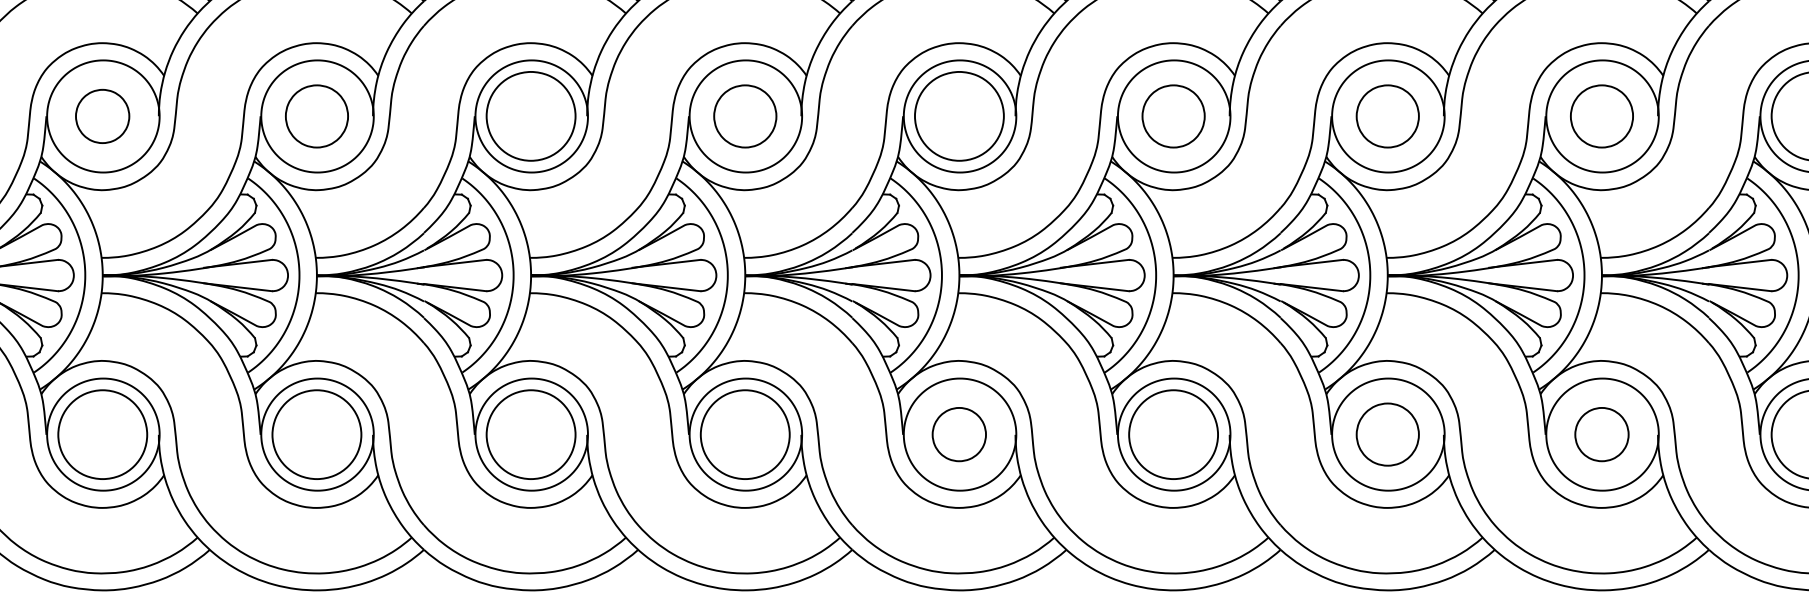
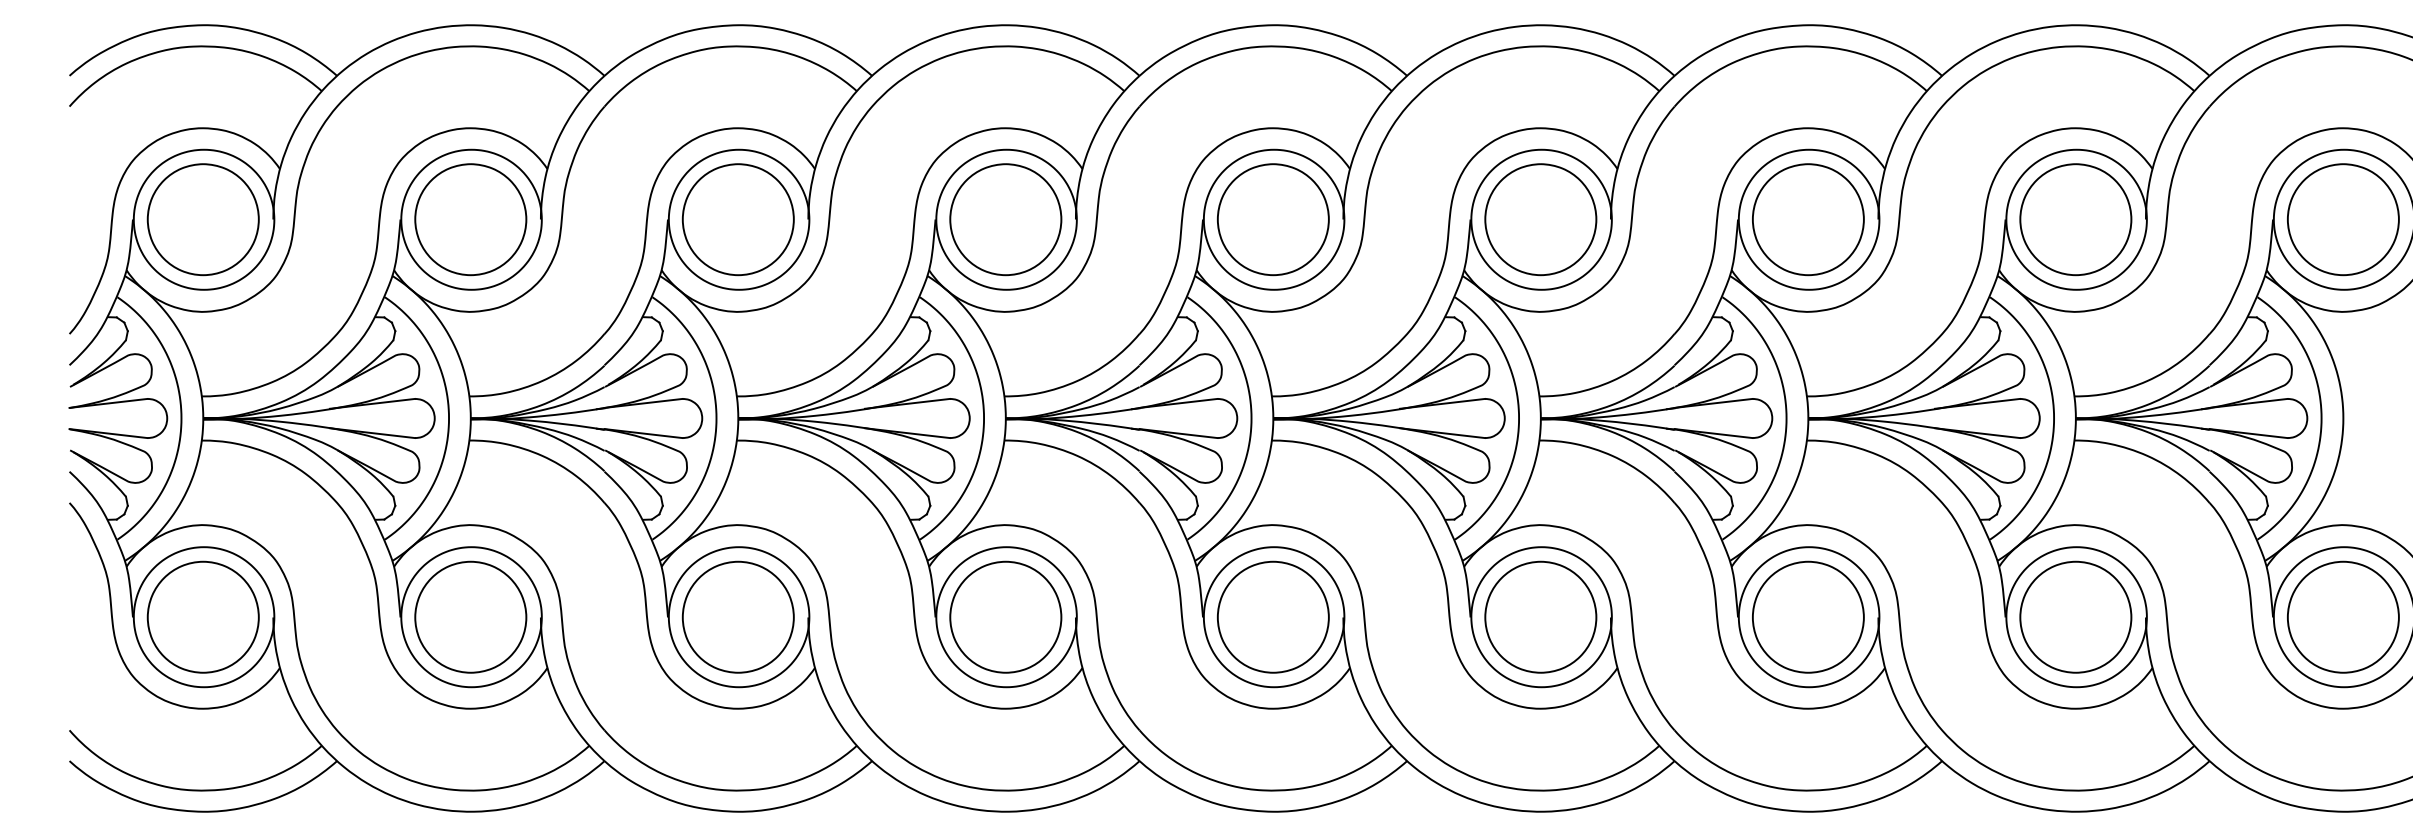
part: (102, 116) -> (202, 219), size x1.67
part: (316, 116) -> (470, 219), size x1.43
part: (745, 116) -> (1005, 219), size x1.43
part: (1173, 116) -> (1540, 219), size x1.43
part: (1387, 116) -> (1808, 219), size x1.43
part: (1601, 116) -> (2075, 219), size x1.43
part: (958, 434) -> (1272, 616), size x1.67
part: (1387, 434) -> (1808, 616), size x1.43
part: (1601, 434) -> (2075, 616), size x1.67

